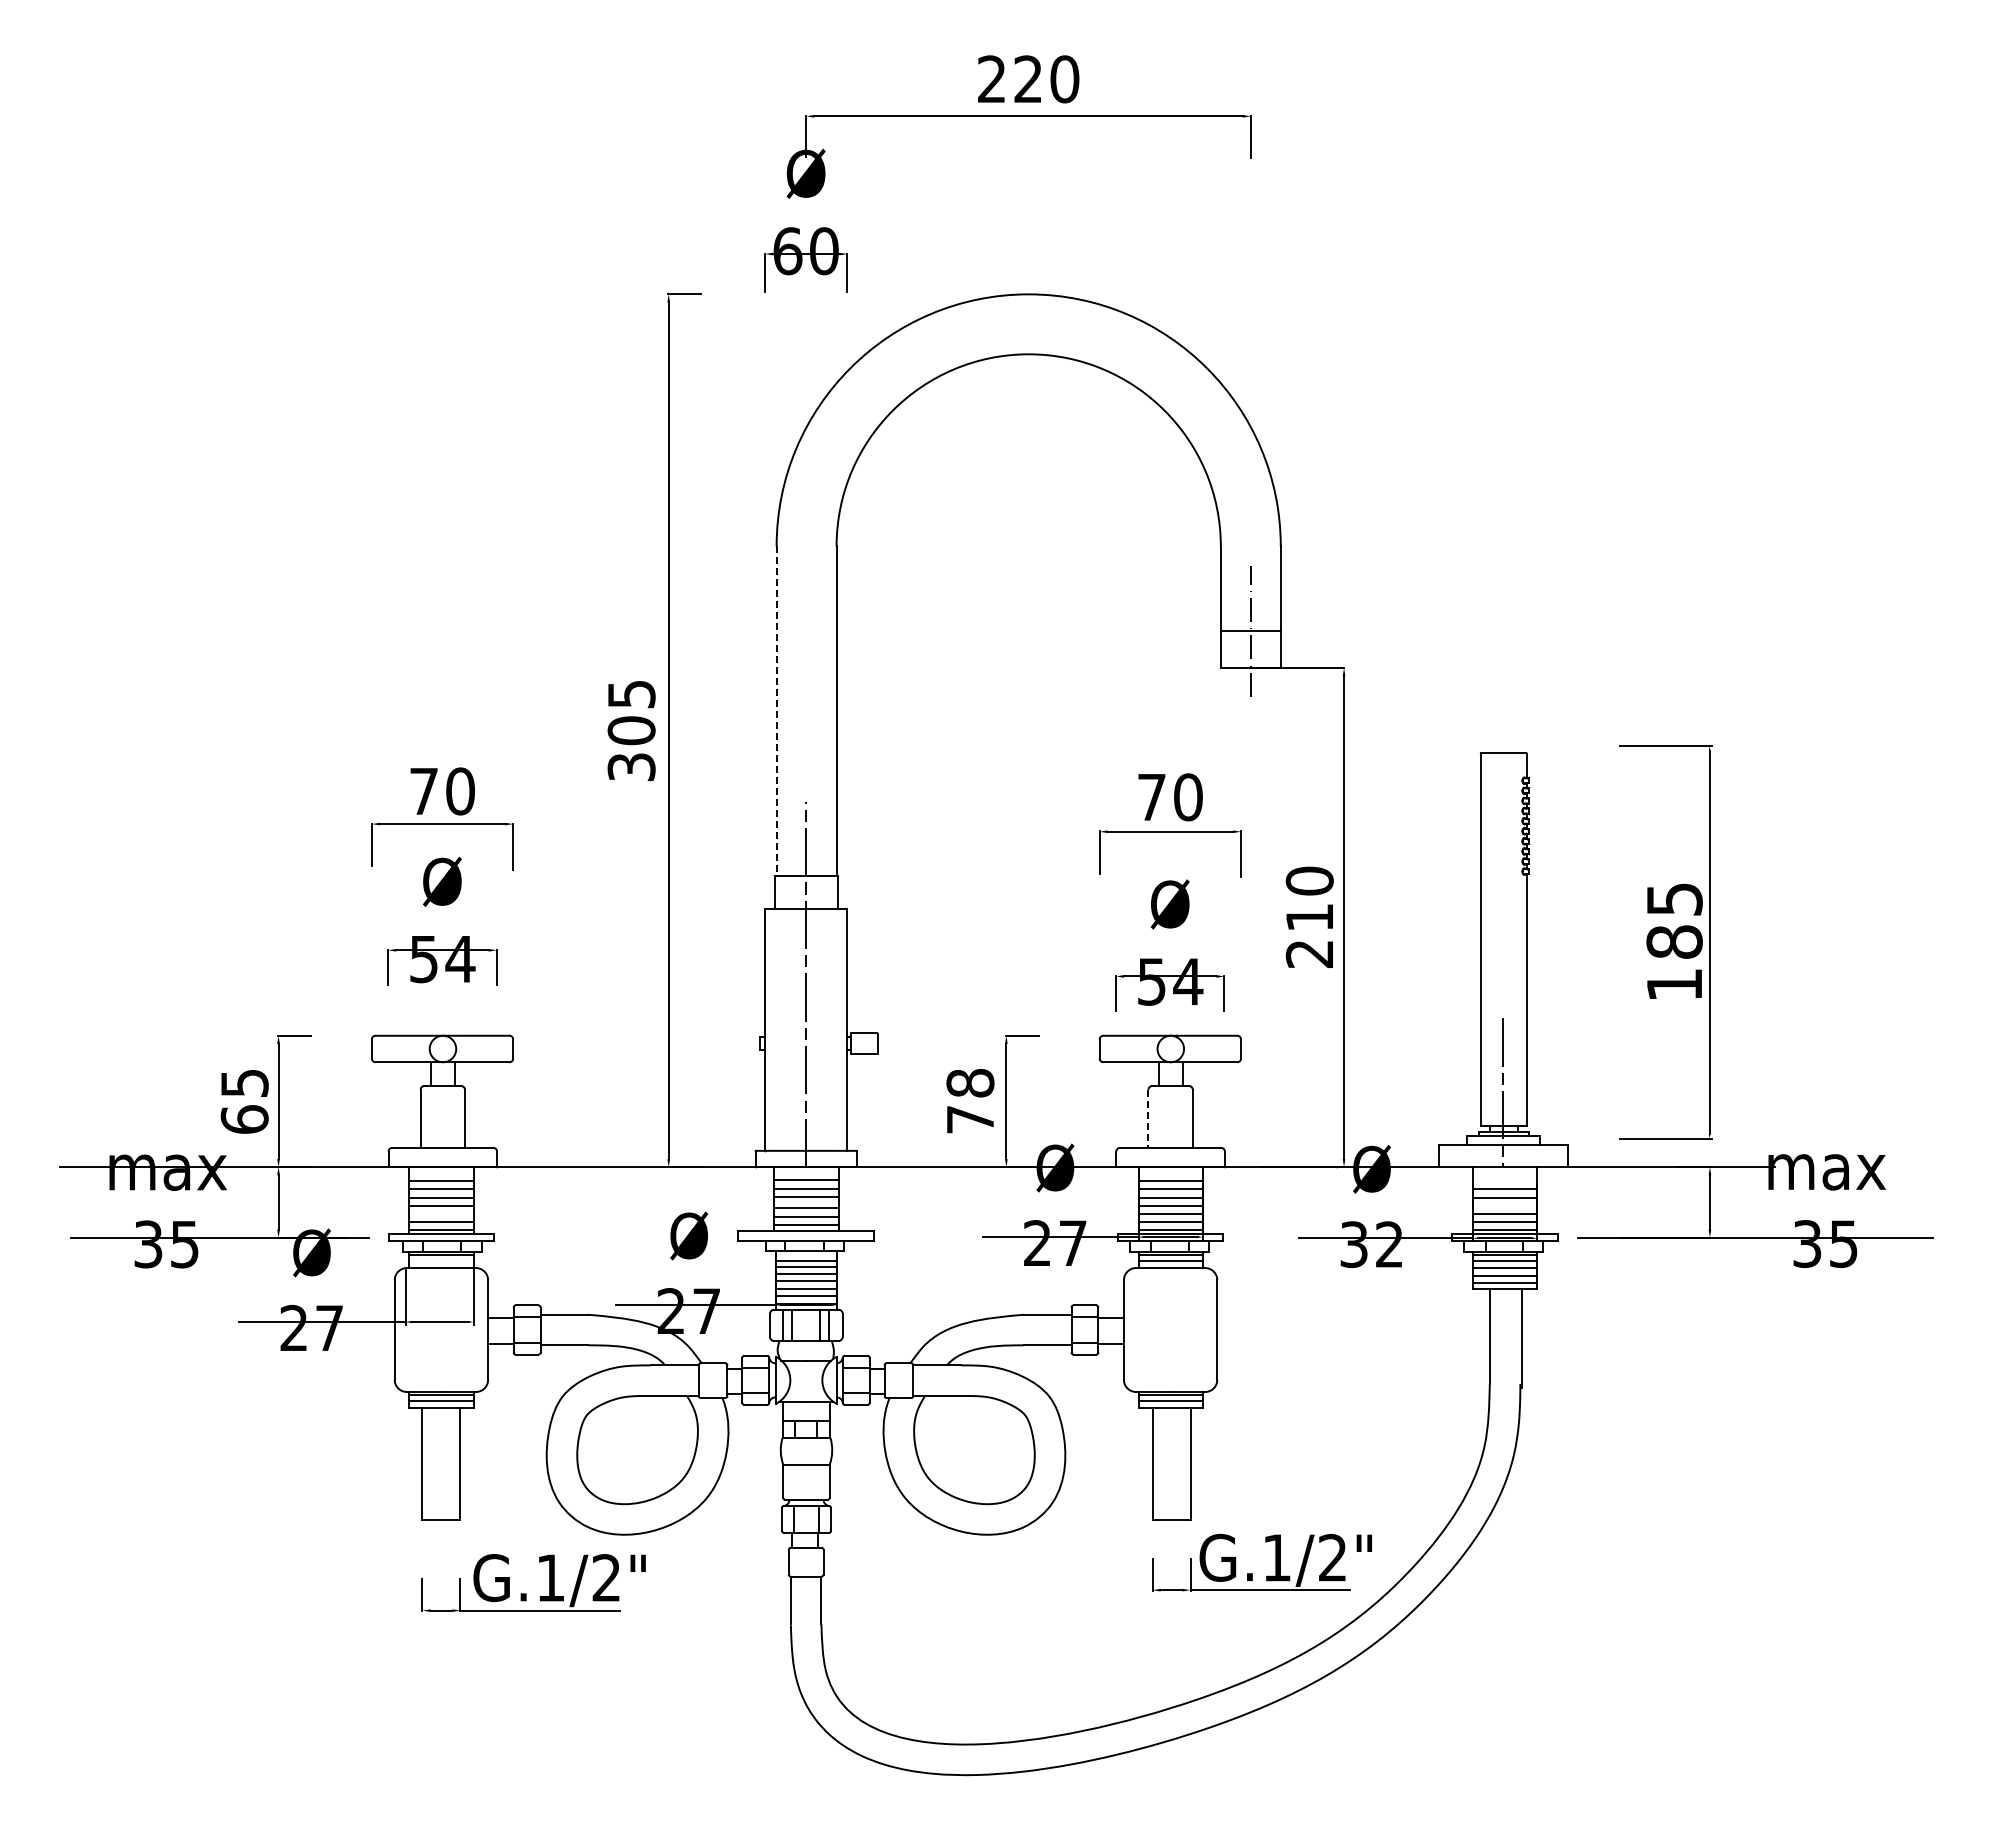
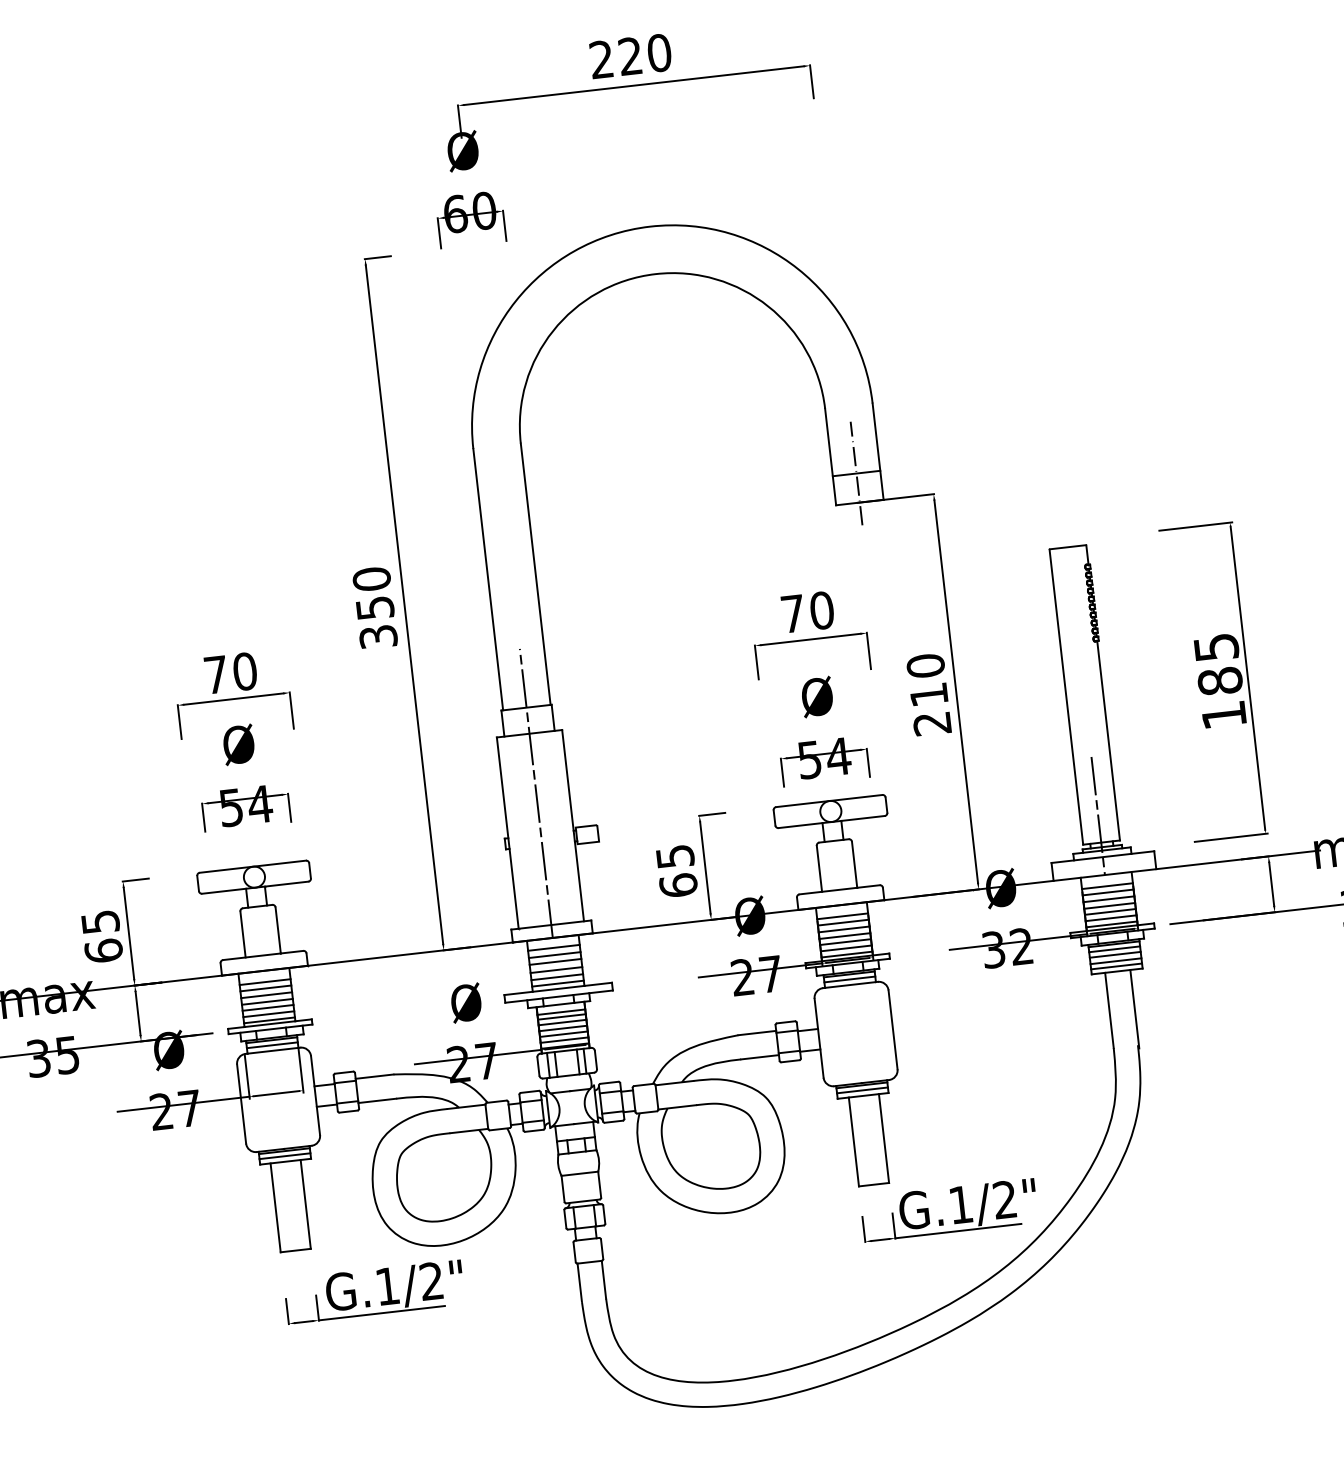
line: (776, 711) -> (488, 579), dashed -> solid
text: (631, 712) -> (373, 593), 305 -> 350
text: (970, 1101) -> (676, 871), 78 -> 65
line: (1148, 1119) -> (819, 869), dashed -> solid
line: (1504, 1181) -> (1107, 886), added
line: (1504, 1206) -> (1109, 906), added
line: (441, 1213) -> (268, 1007), added
line: (441, 1261) -> (272, 1045), added

